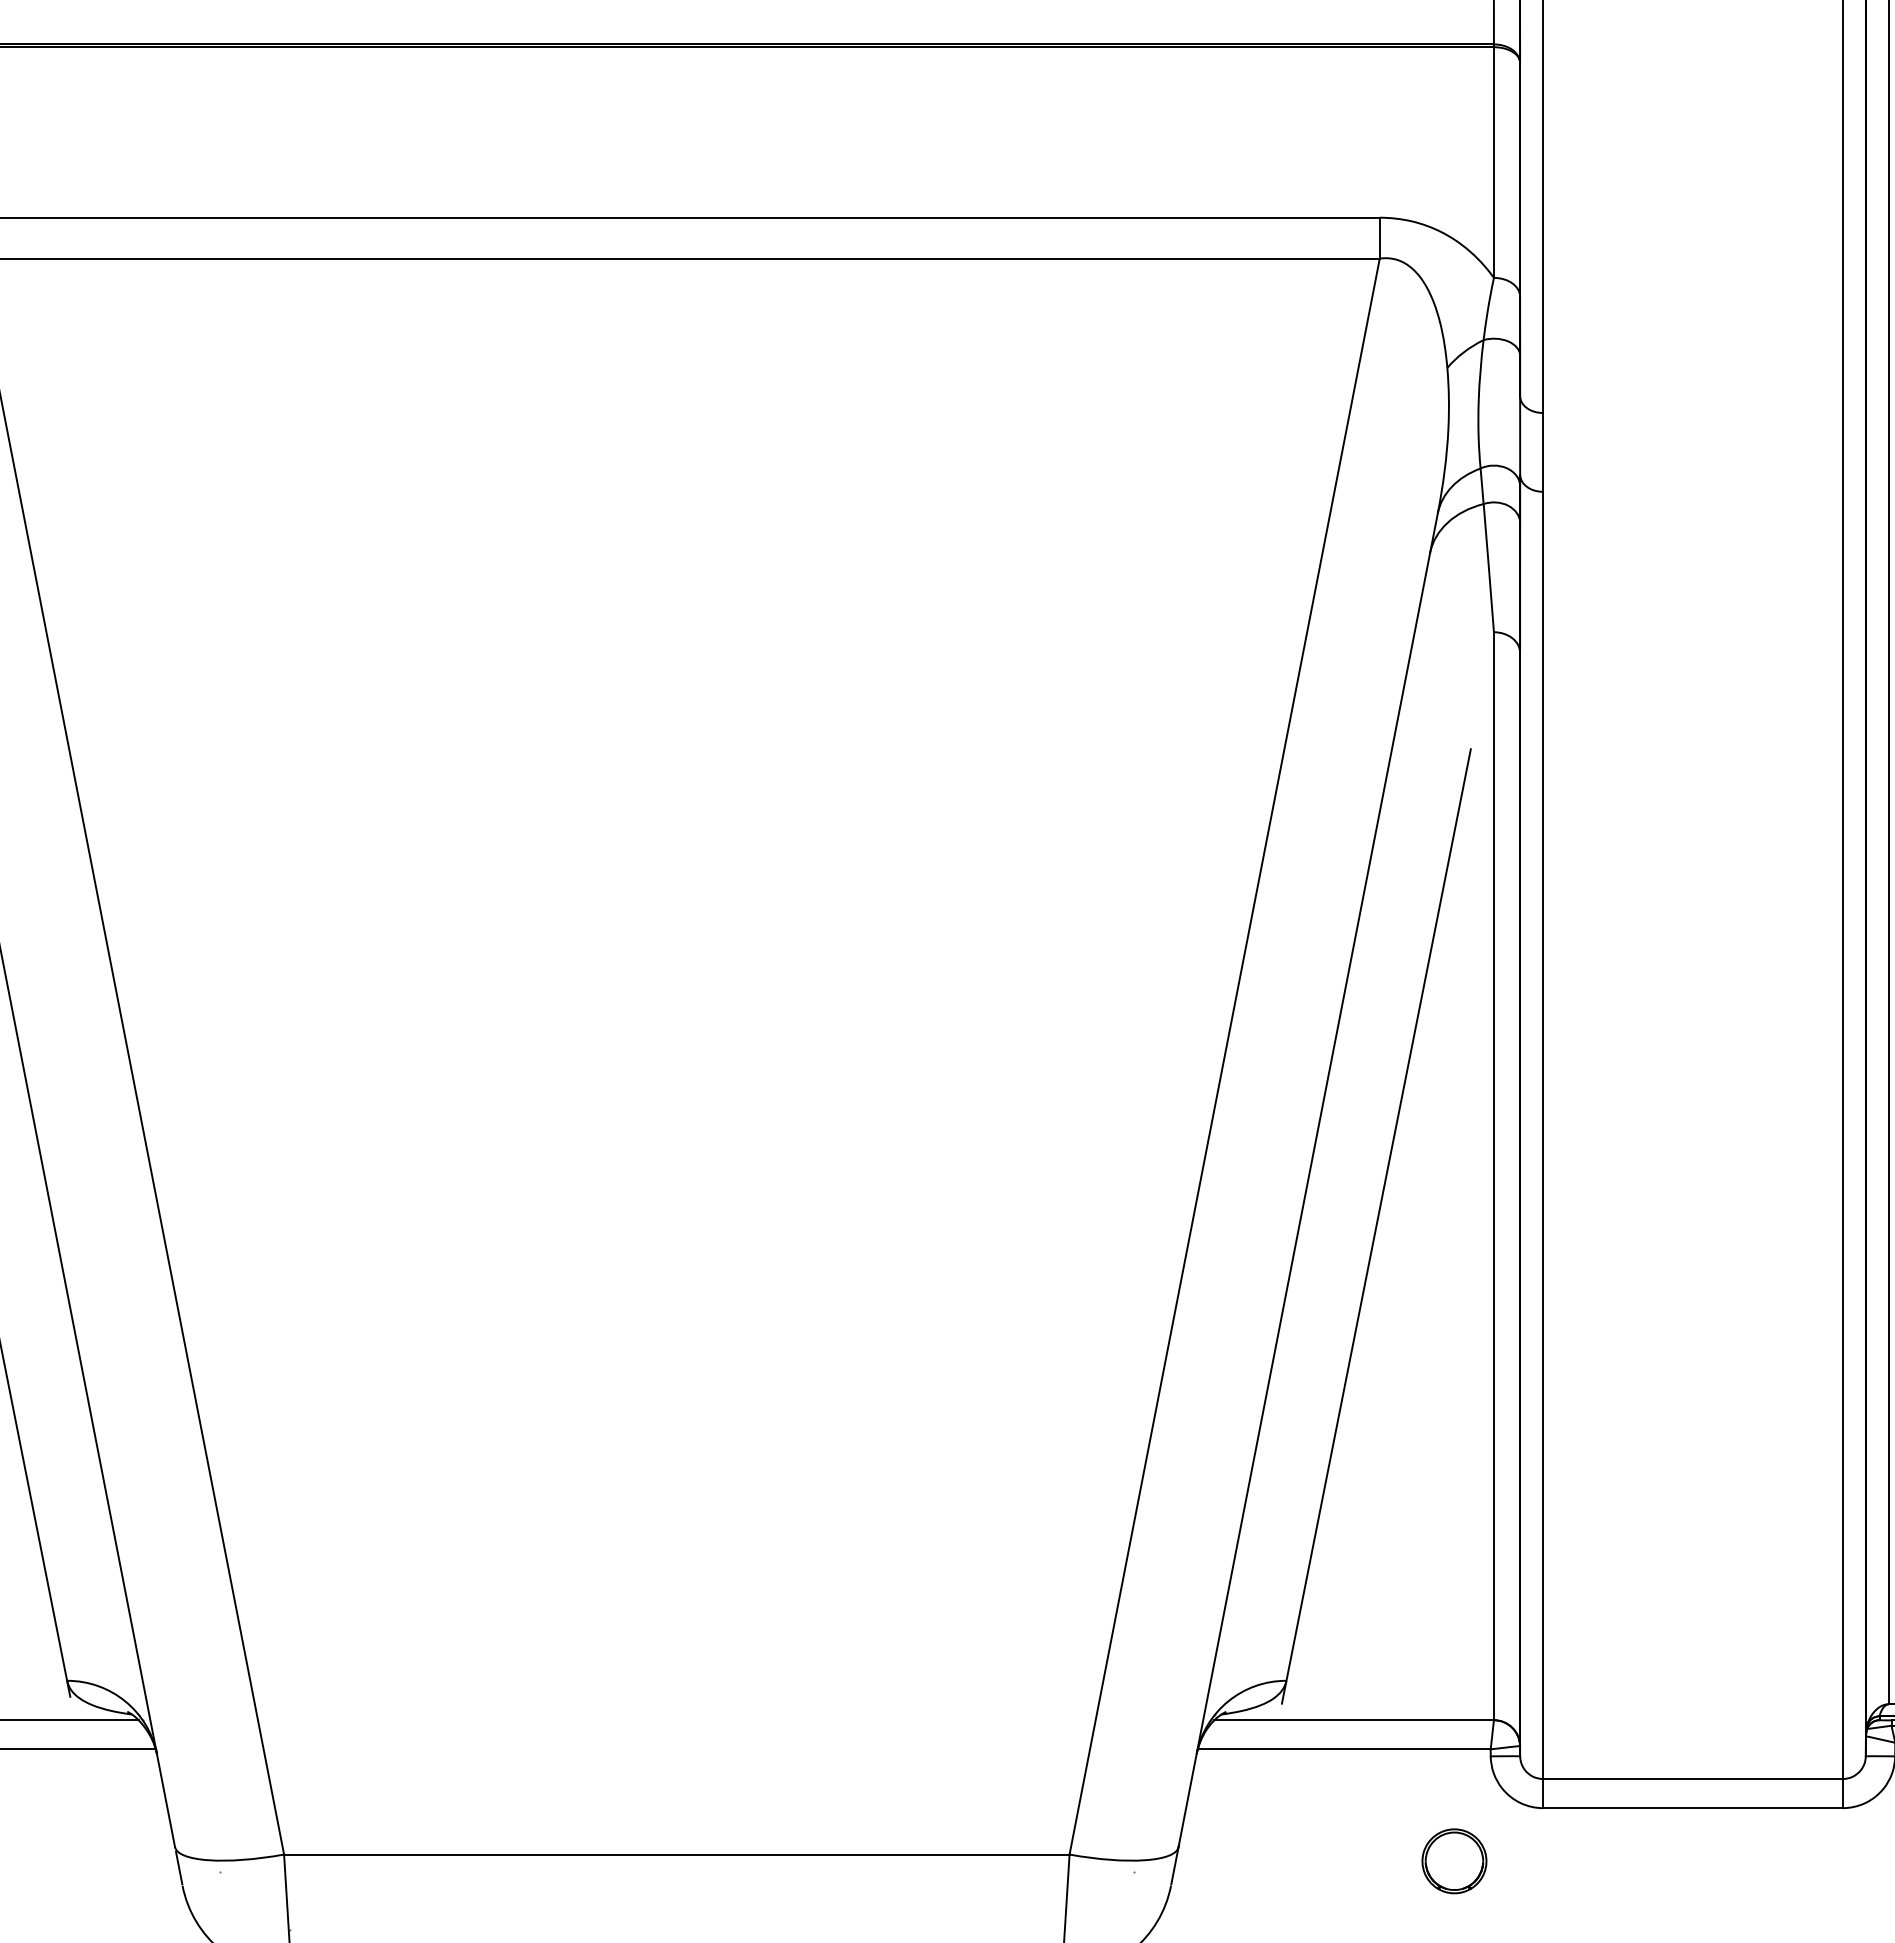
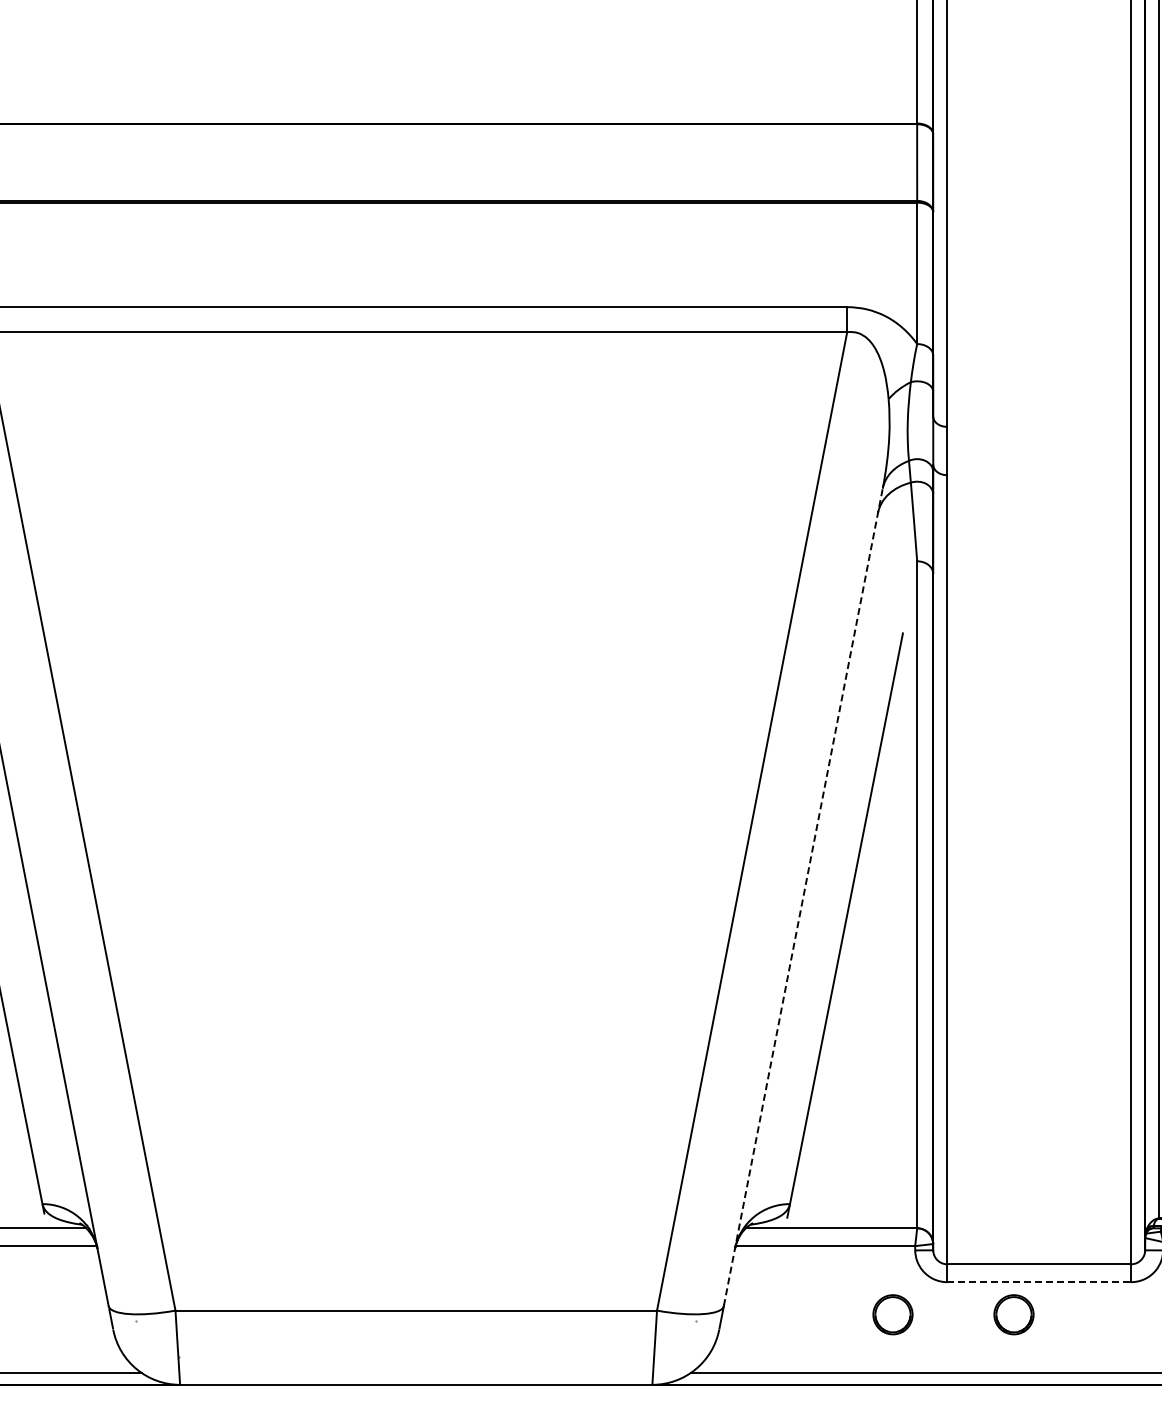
line: (1308, 1179) -> (803, 896), solid -> dashed
line: (1693, 1808) -> (1039, 1282), solid -> dashed
part: (1651, 1860) -> (1013, 1314), added

